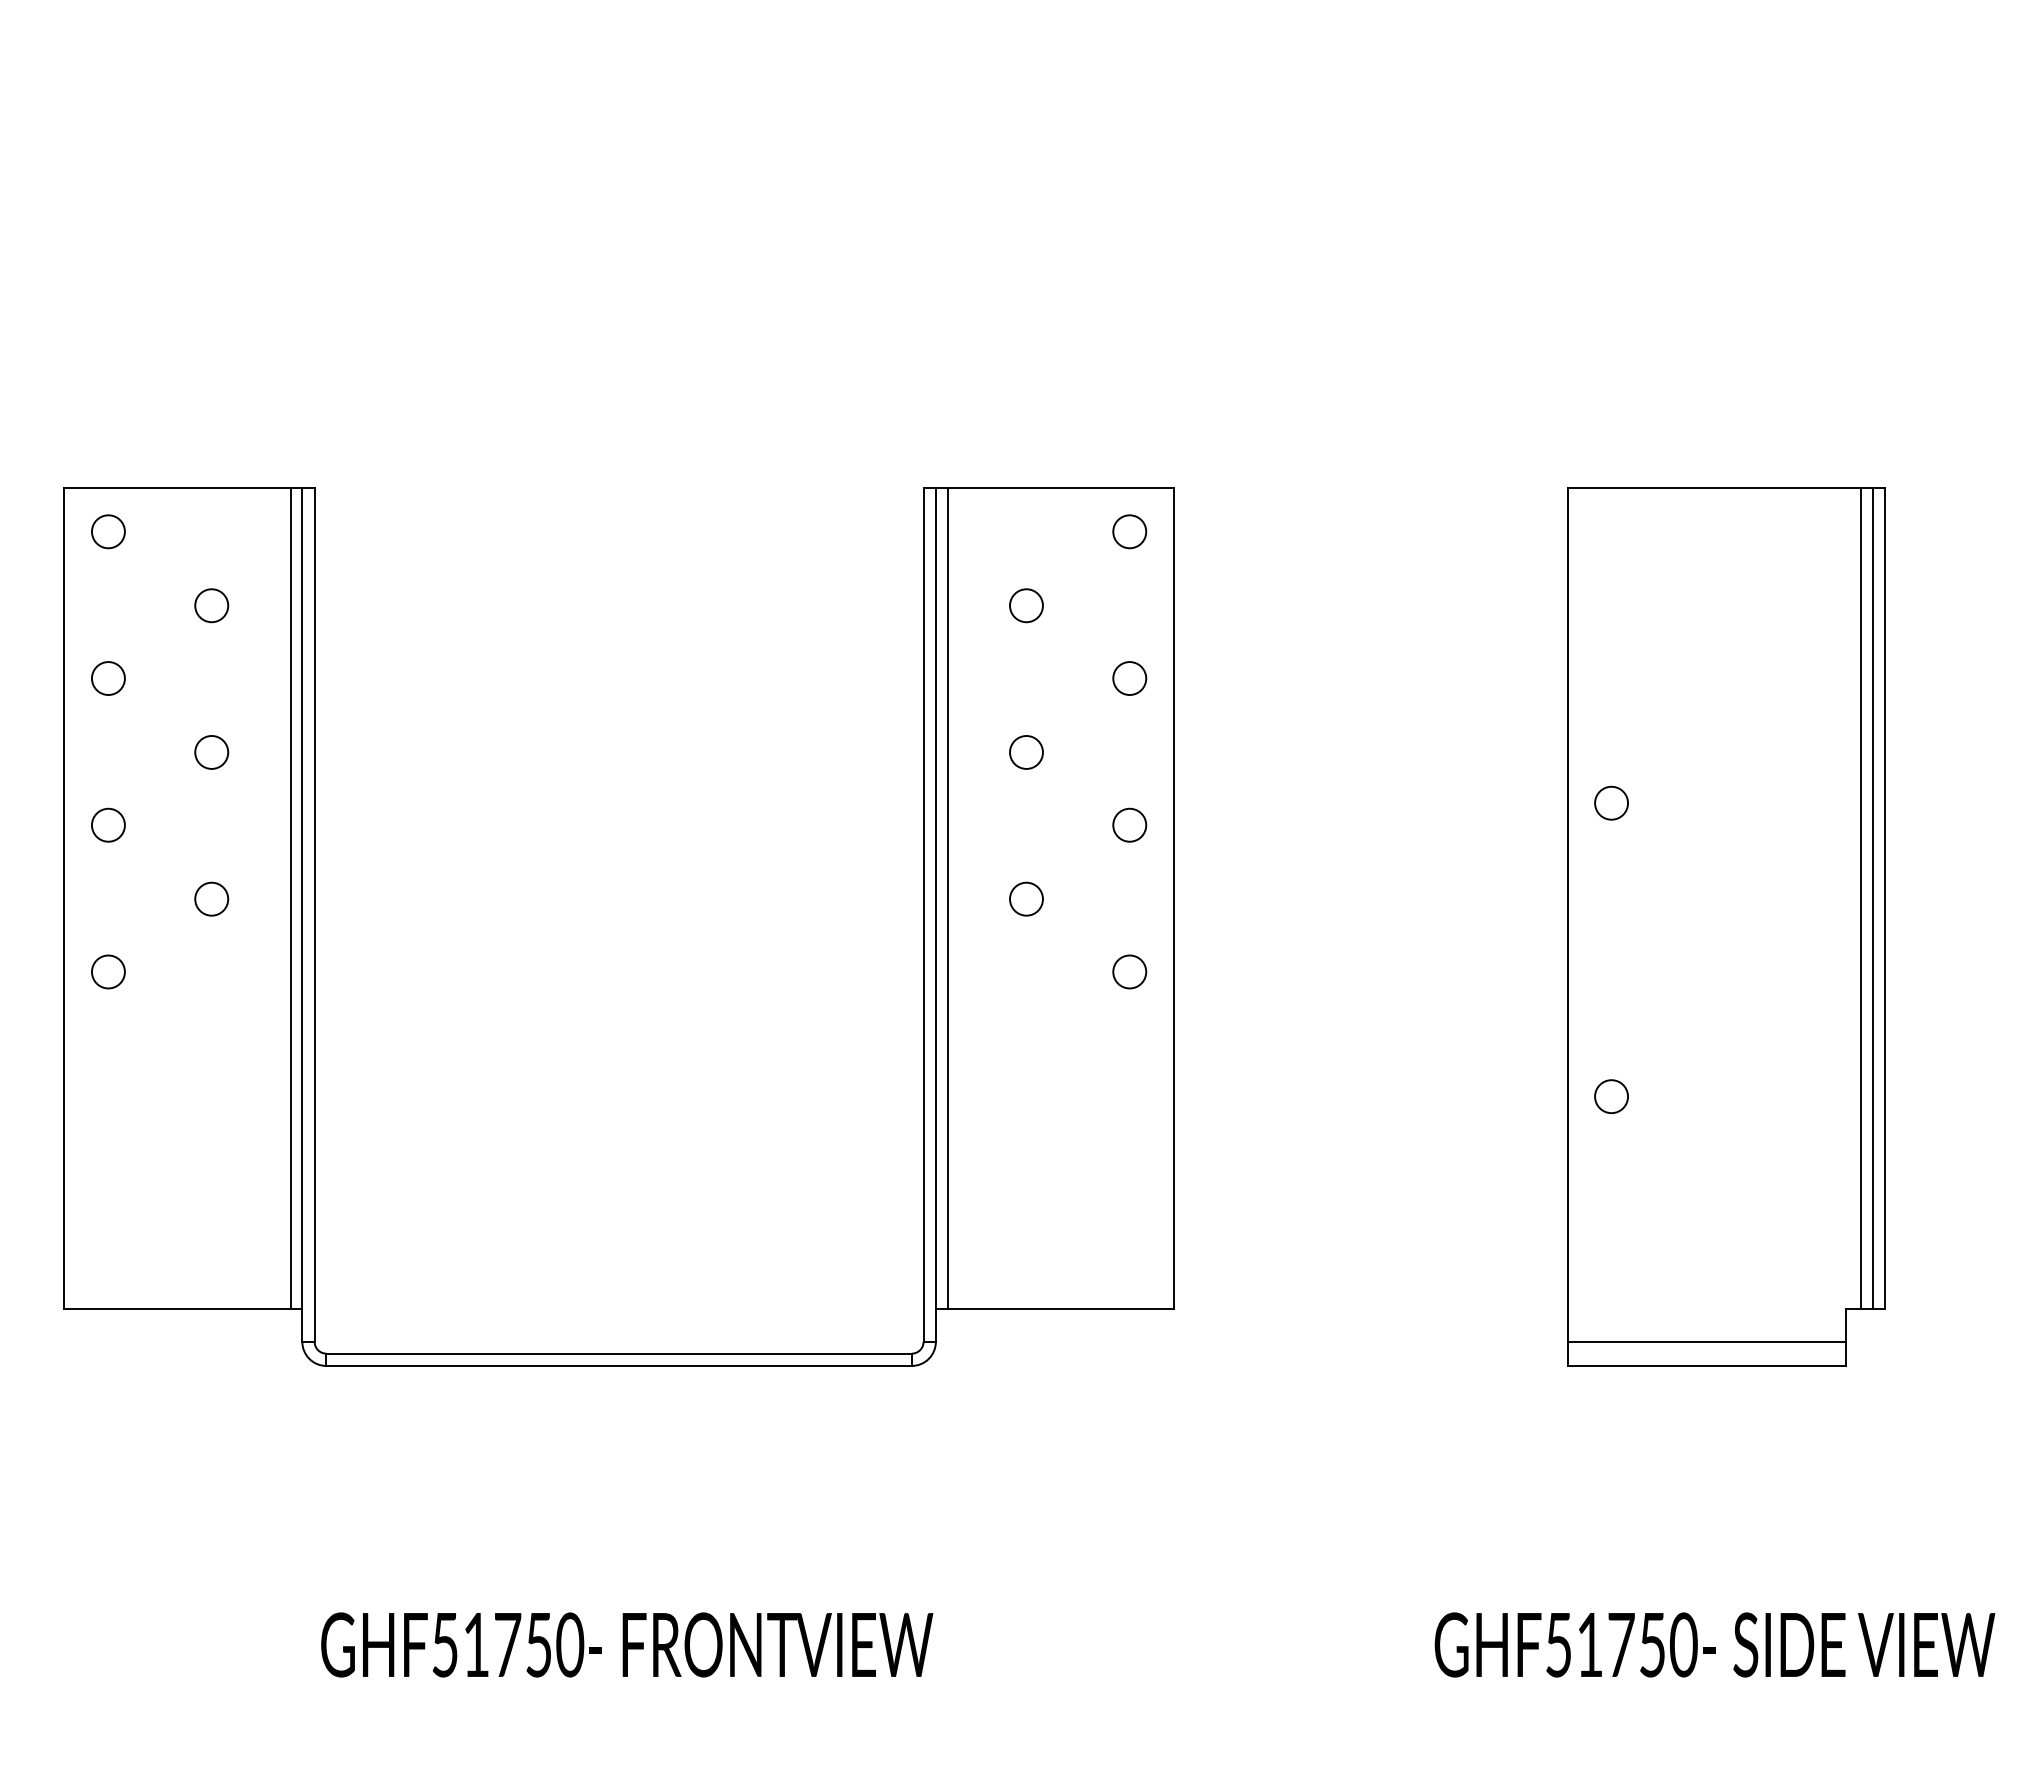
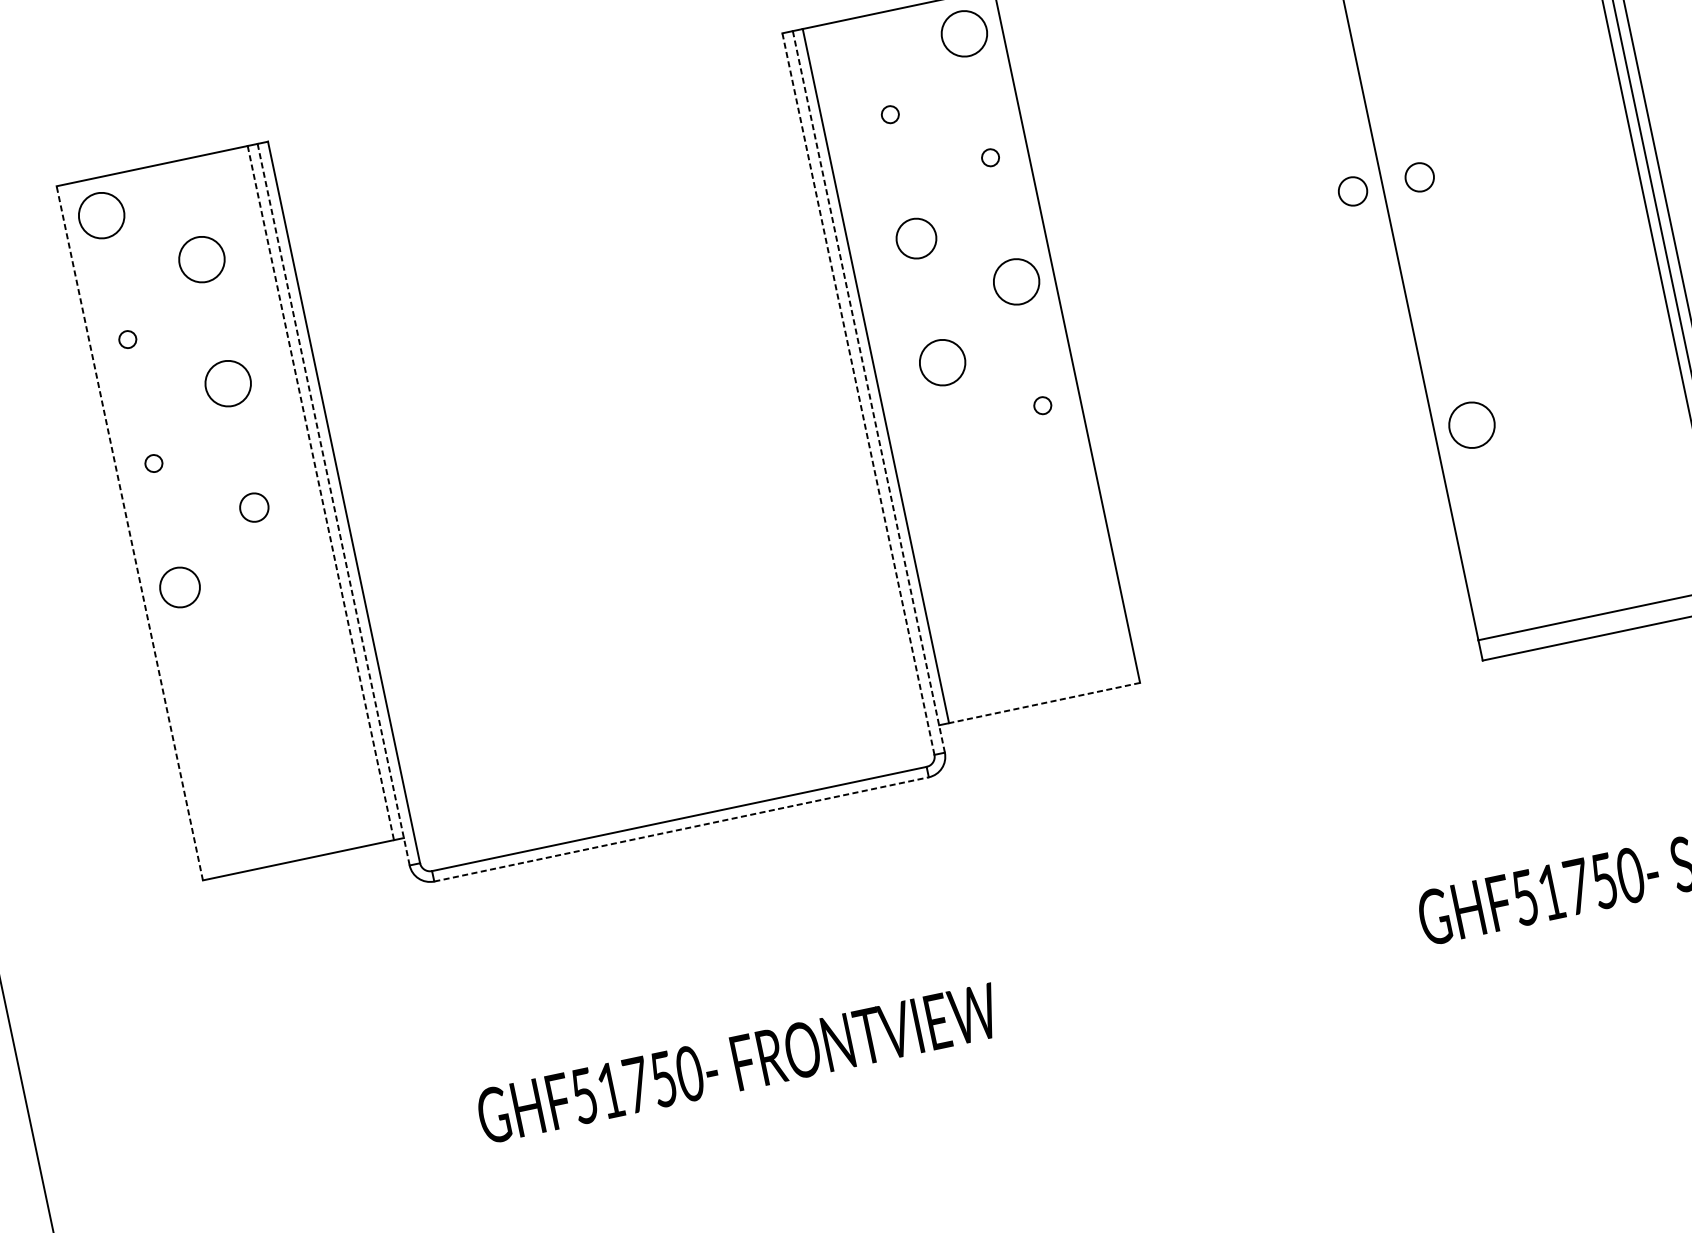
circle: (107, 531) -> (100, 215), size x1.6
circle: (1129, 531) -> (964, 33), size x1.6
circle: (211, 605) -> (201, 259), size x1.6
circle: (1026, 605) -> (890, 114), size x0.6
circle: (107, 678) -> (127, 339), size x0.6
circle: (1129, 678) -> (990, 157), size x0.6
circle: (211, 752) -> (228, 383), size x1.6
circle: (1026, 752) -> (916, 238), size x1.4
circle: (1532, 802) -> (1352, 190), added
circle: (107, 824) -> (152, 463), size x0.6
circle: (1129, 824) -> (1016, 281), size x1.6
line: (64, 898) -> (129, 533), solid -> dashed
line: (290, 898) -> (320, 493), solid -> dashed
circle: (1026, 898) -> (942, 361), size x1.6
line: (923, 914) -> (858, 393), solid -> dashed
line: (935, 914) -> (868, 391), solid -> dashed
line: (302, 915) -> (333, 505), solid -> dashed
circle: (108, 971) -> (180, 587), size x1.4
circle: (1129, 971) -> (1042, 405), size x0.6
circle: (1611, 1096) -> (1471, 425), size x1.6
line: (1060, 1309) -> (1044, 703), solid -> dashed
line: (619, 1365) -> (681, 828), solid -> dashed

